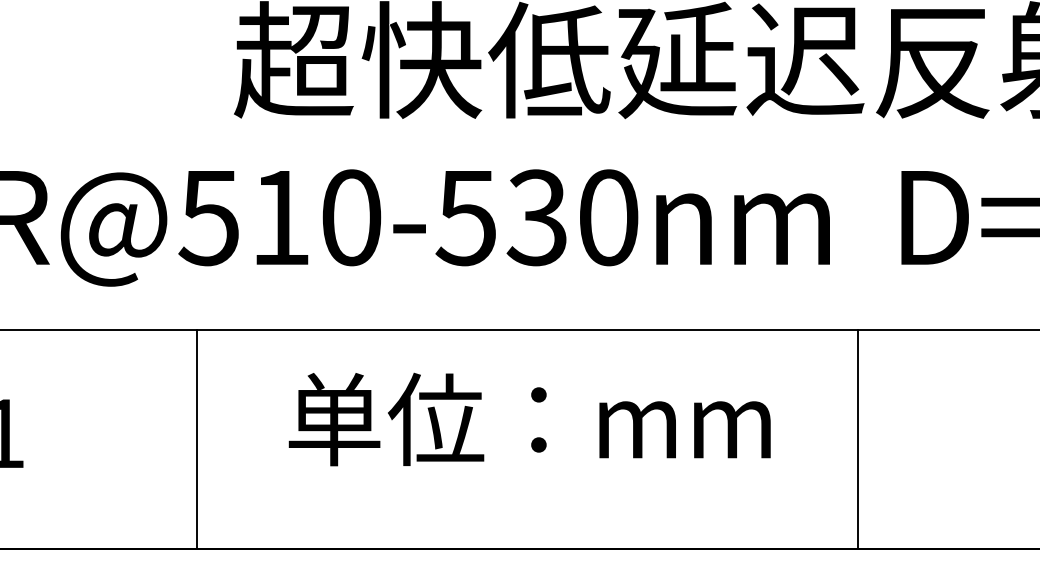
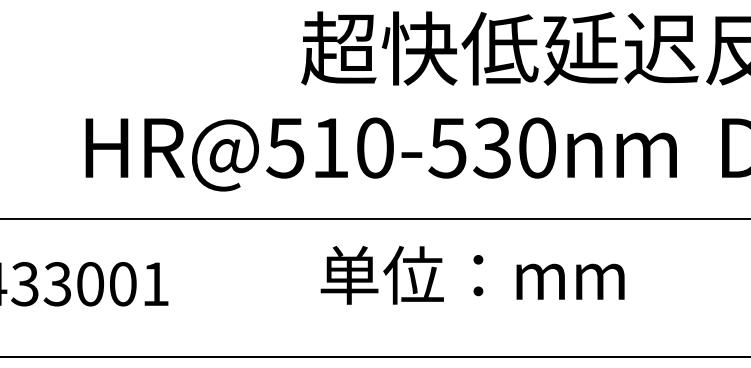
text: (529, 419) -> (472, 275), moved
line: (196, 438) -> (277, 287), removed
line: (857, 438) -> (694, 287), removed

